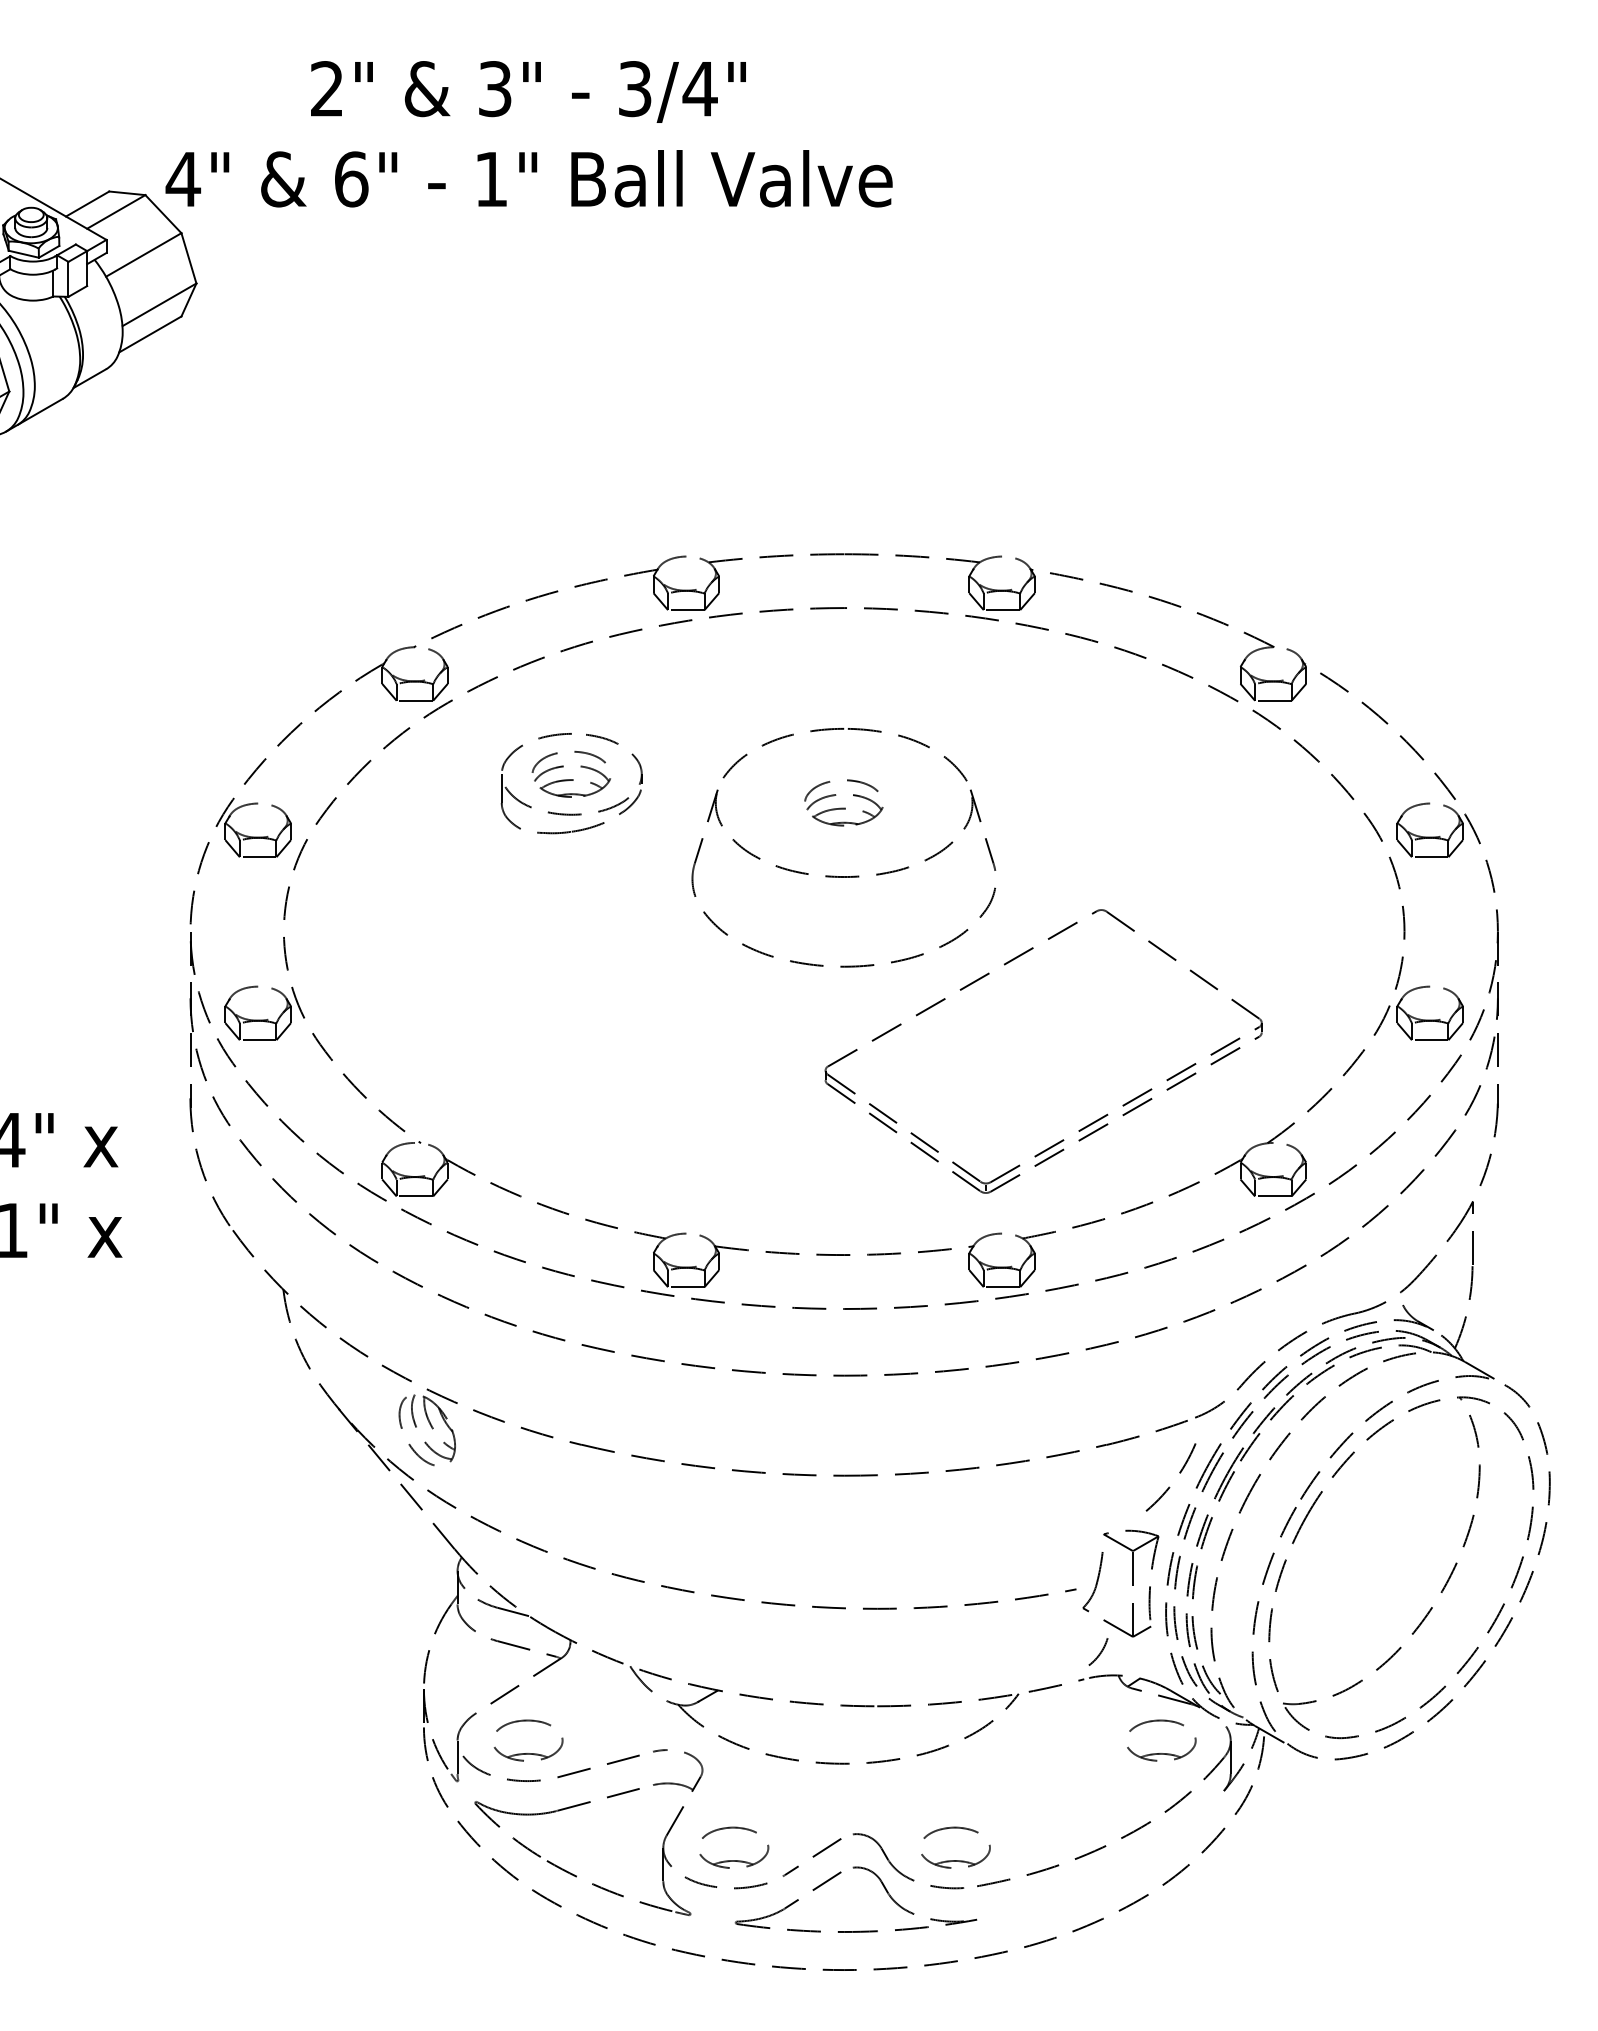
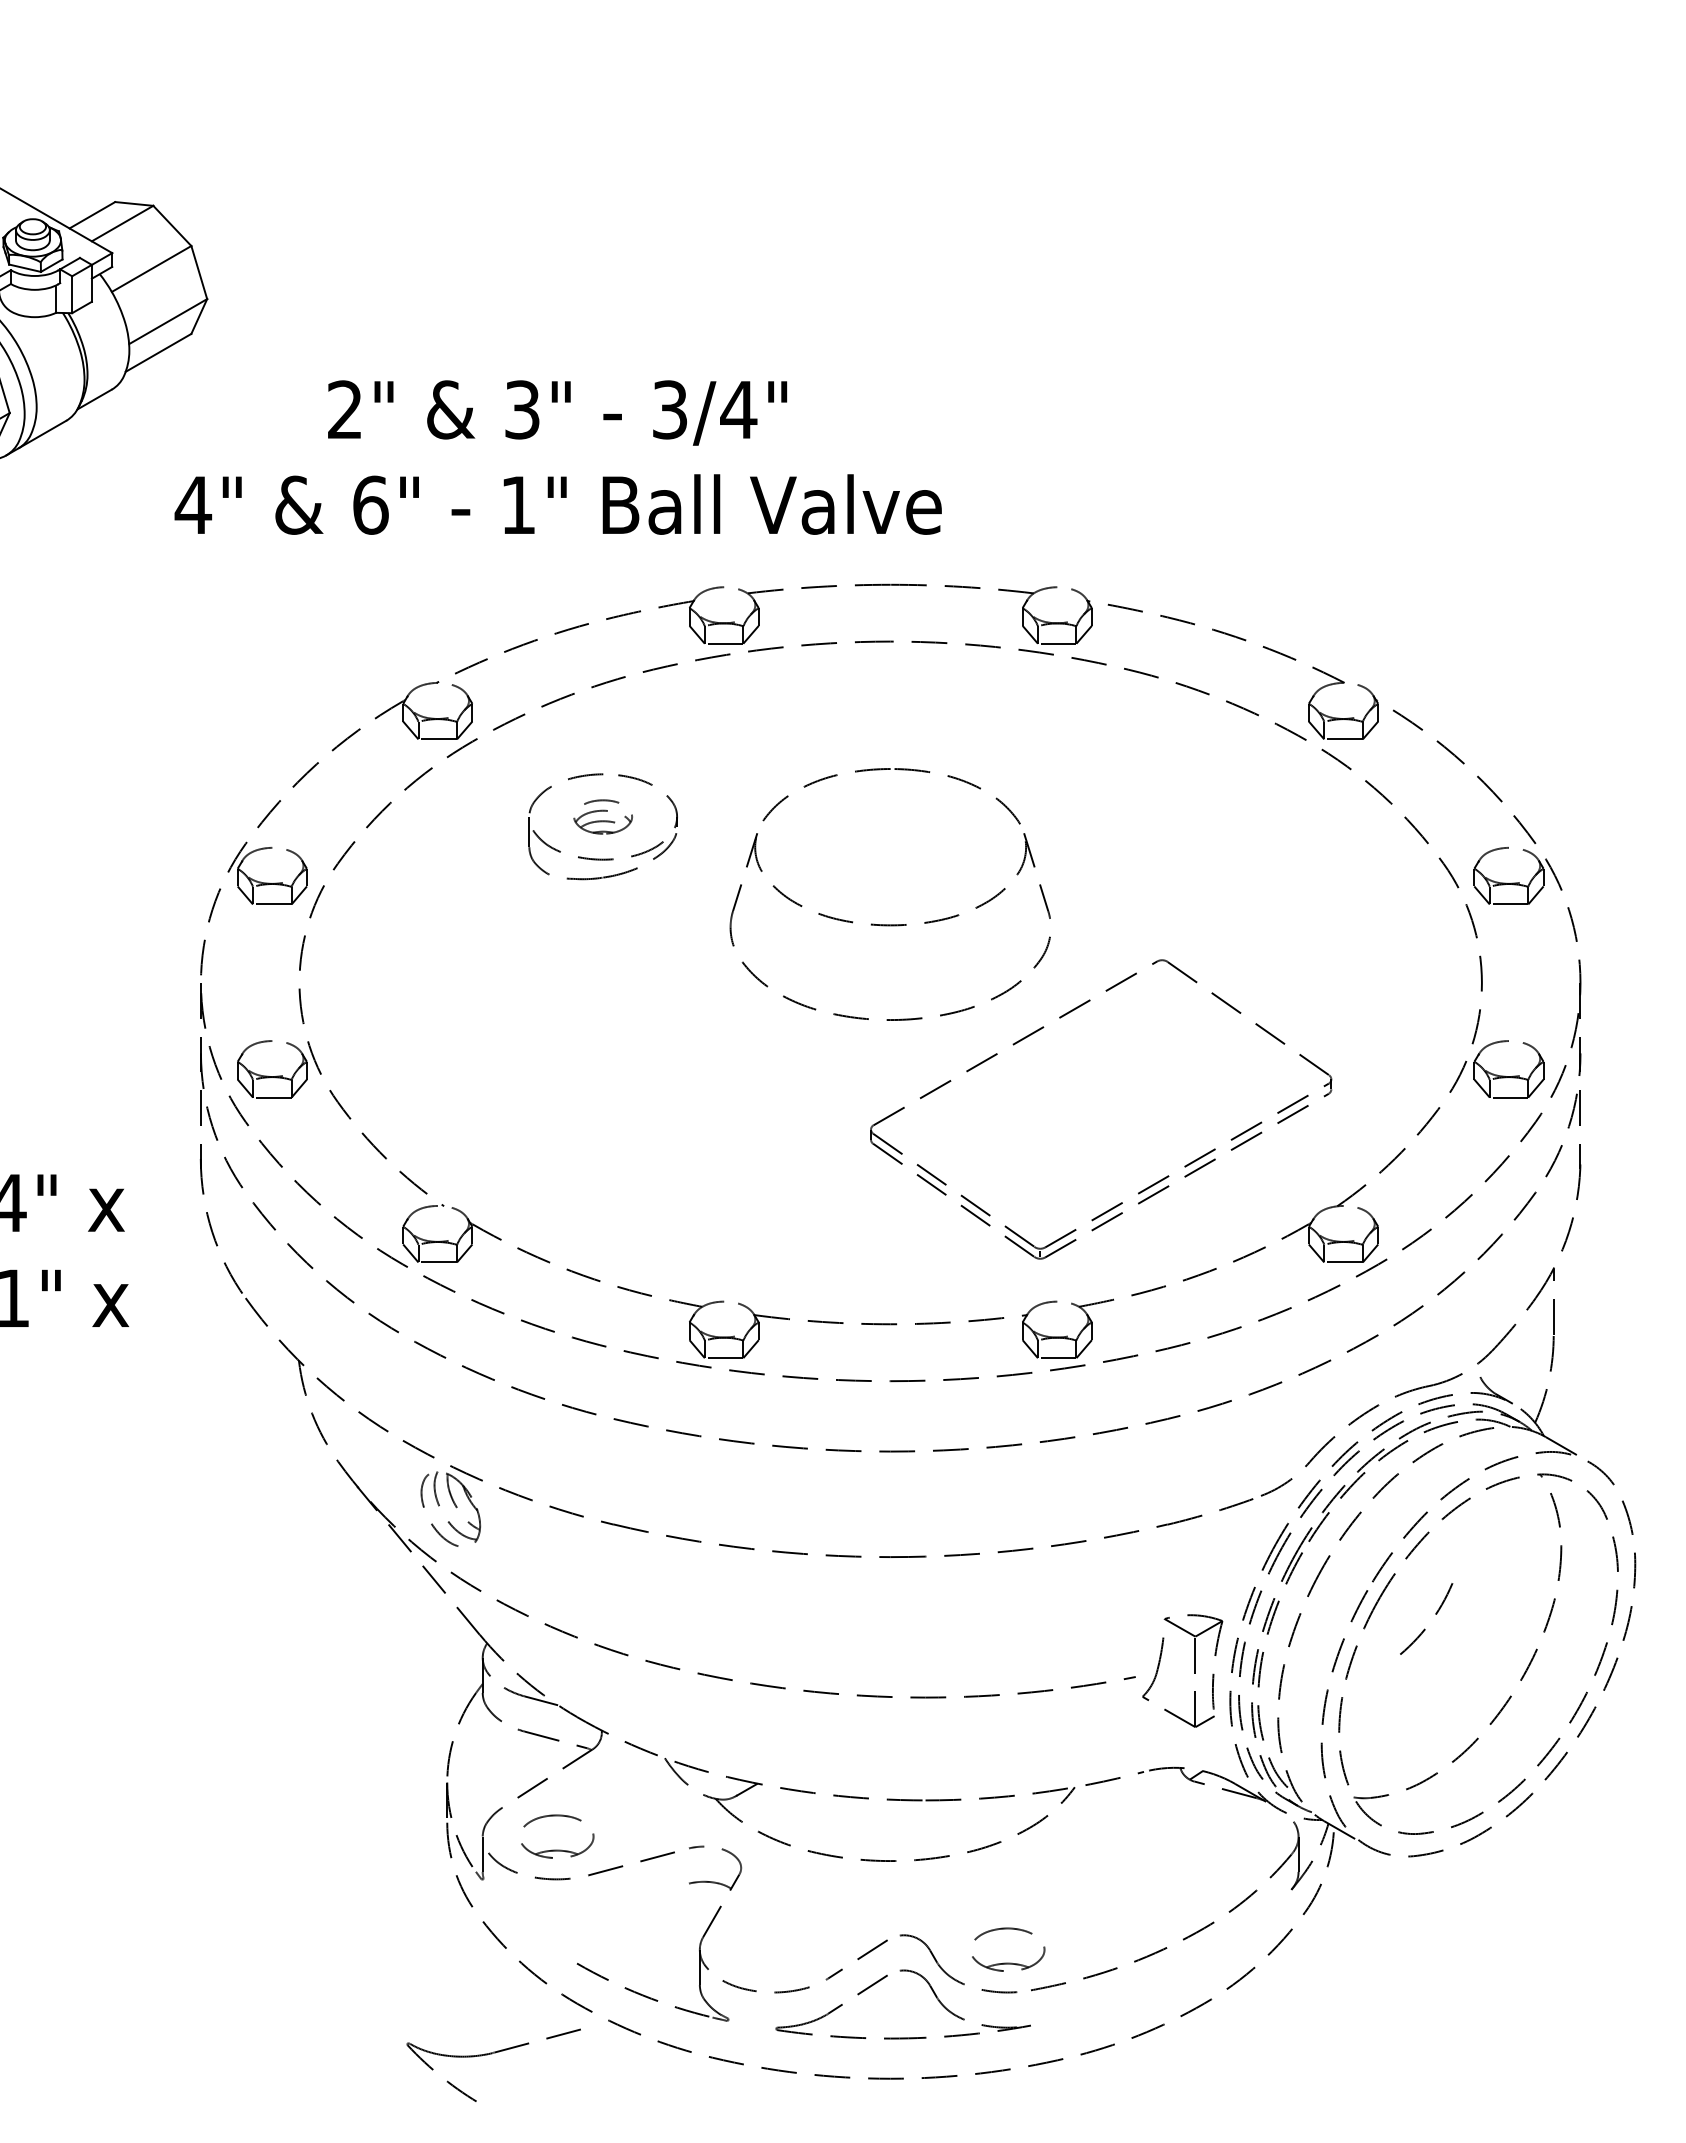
text: (528, 134) -> (557, 457), moved
part: (571, 773) -> (602, 816), size x0.7
part: (844, 802) -> (890, 846), removed
arc: (1179, 1473) -> (1435, 1614), moved
arc: (1099, 1652) -> (1160, 1743), removed
part: (1161, 1752) -> (1225, 1849), removed
part: (554, 1812) -> (491, 2054), moved
part: (734, 1859) -> (774, 1962), removed

